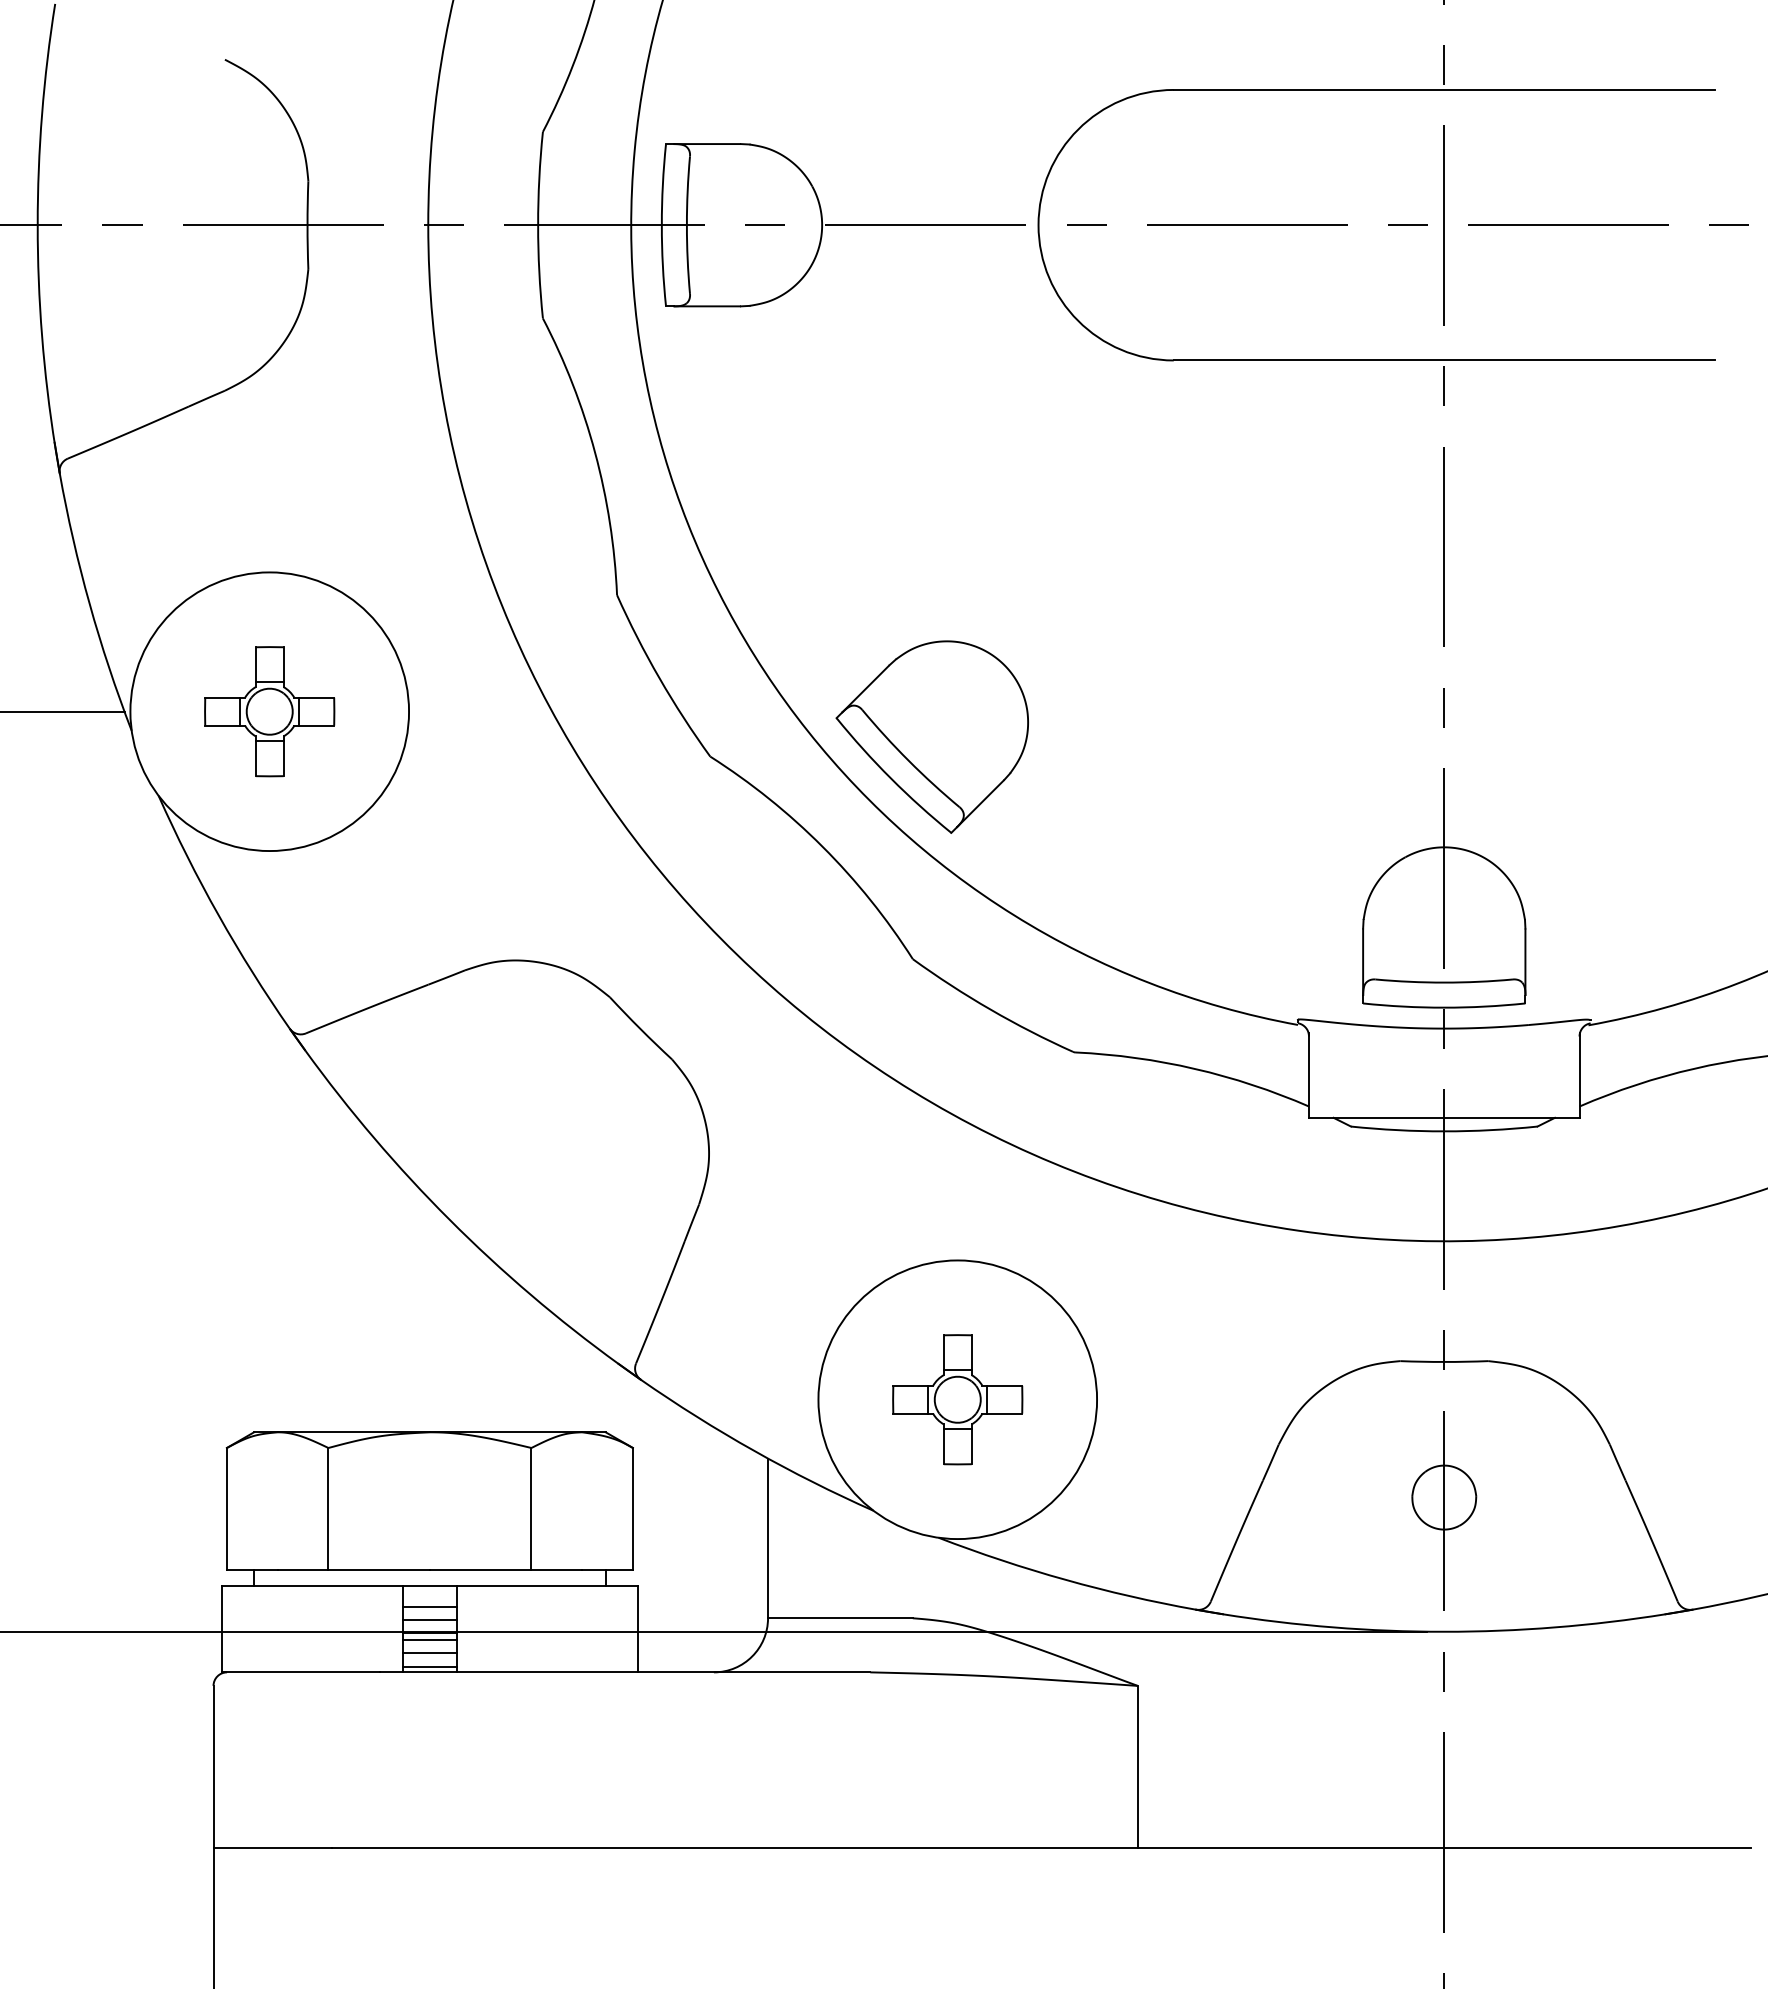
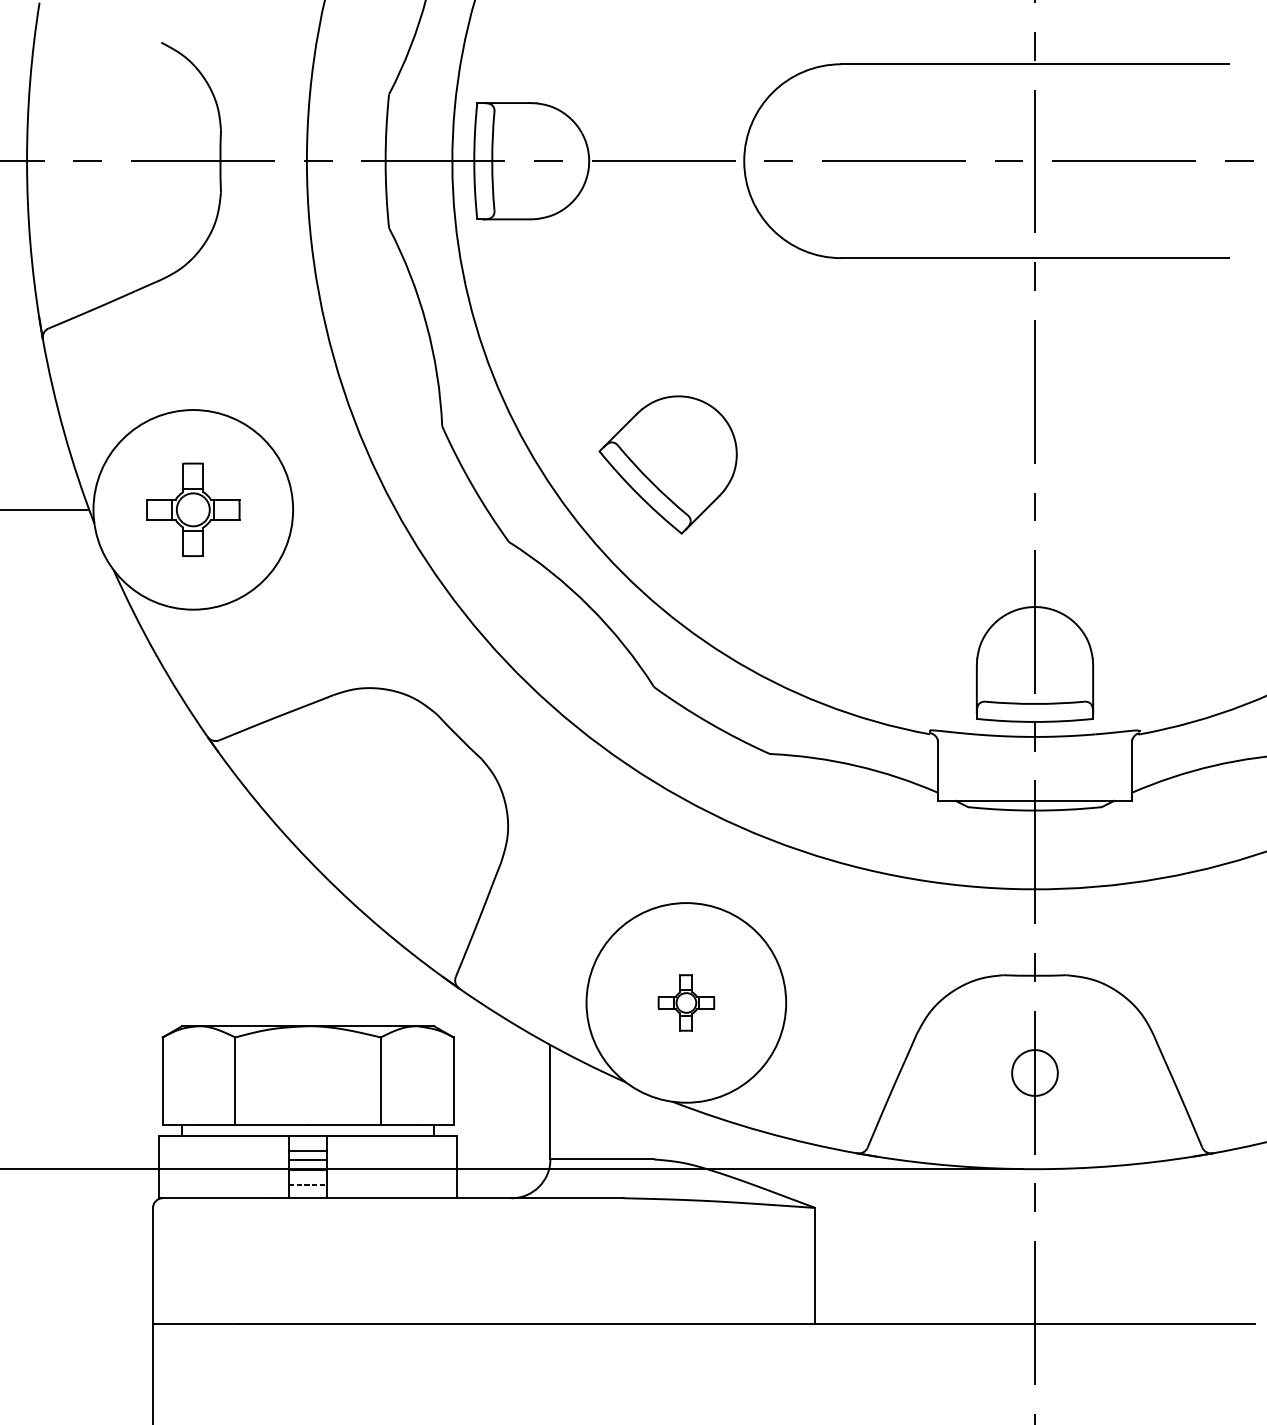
part: (931, 736) -> (667, 464), moved
part: (957, 1399) -> (686, 1002), size x0.6
line: (429, 1640) -> (307, 1175), removed
line: (430, 1653) -> (308, 1184), solid -> dashed
line: (429, 1666) -> (307, 1194), removed

